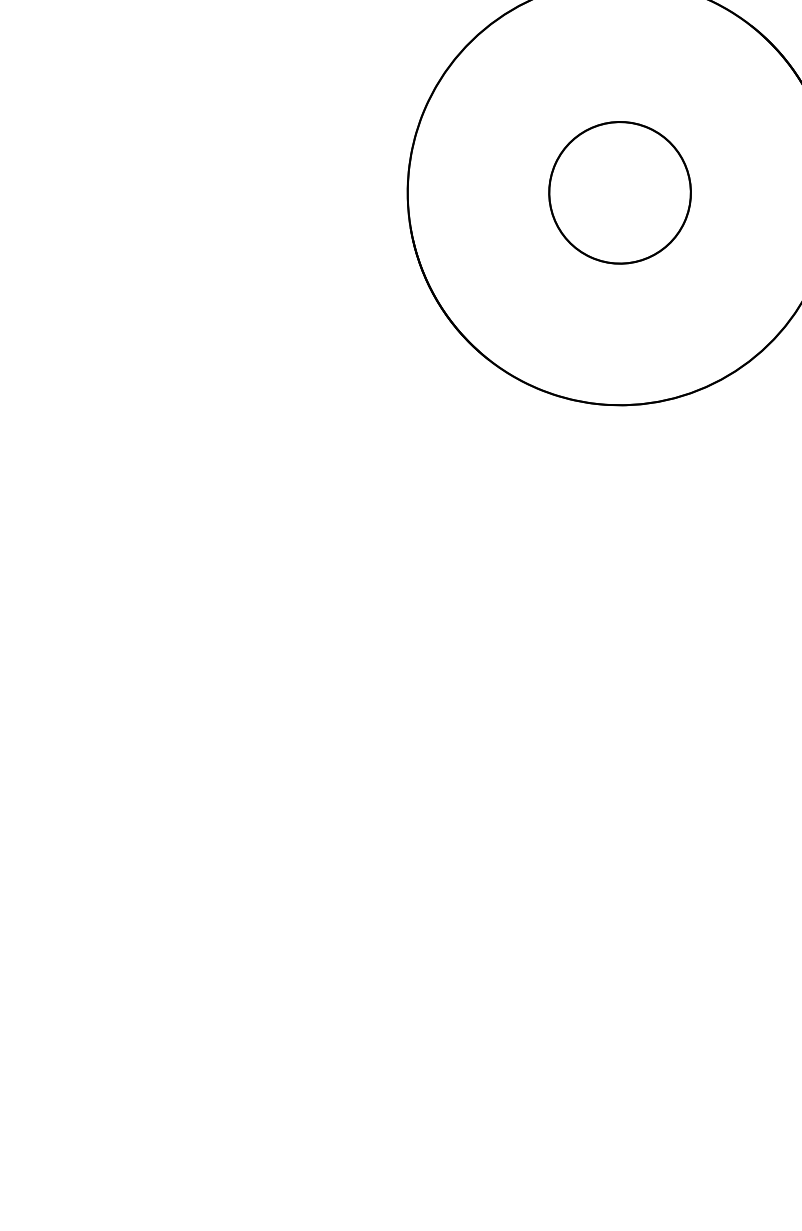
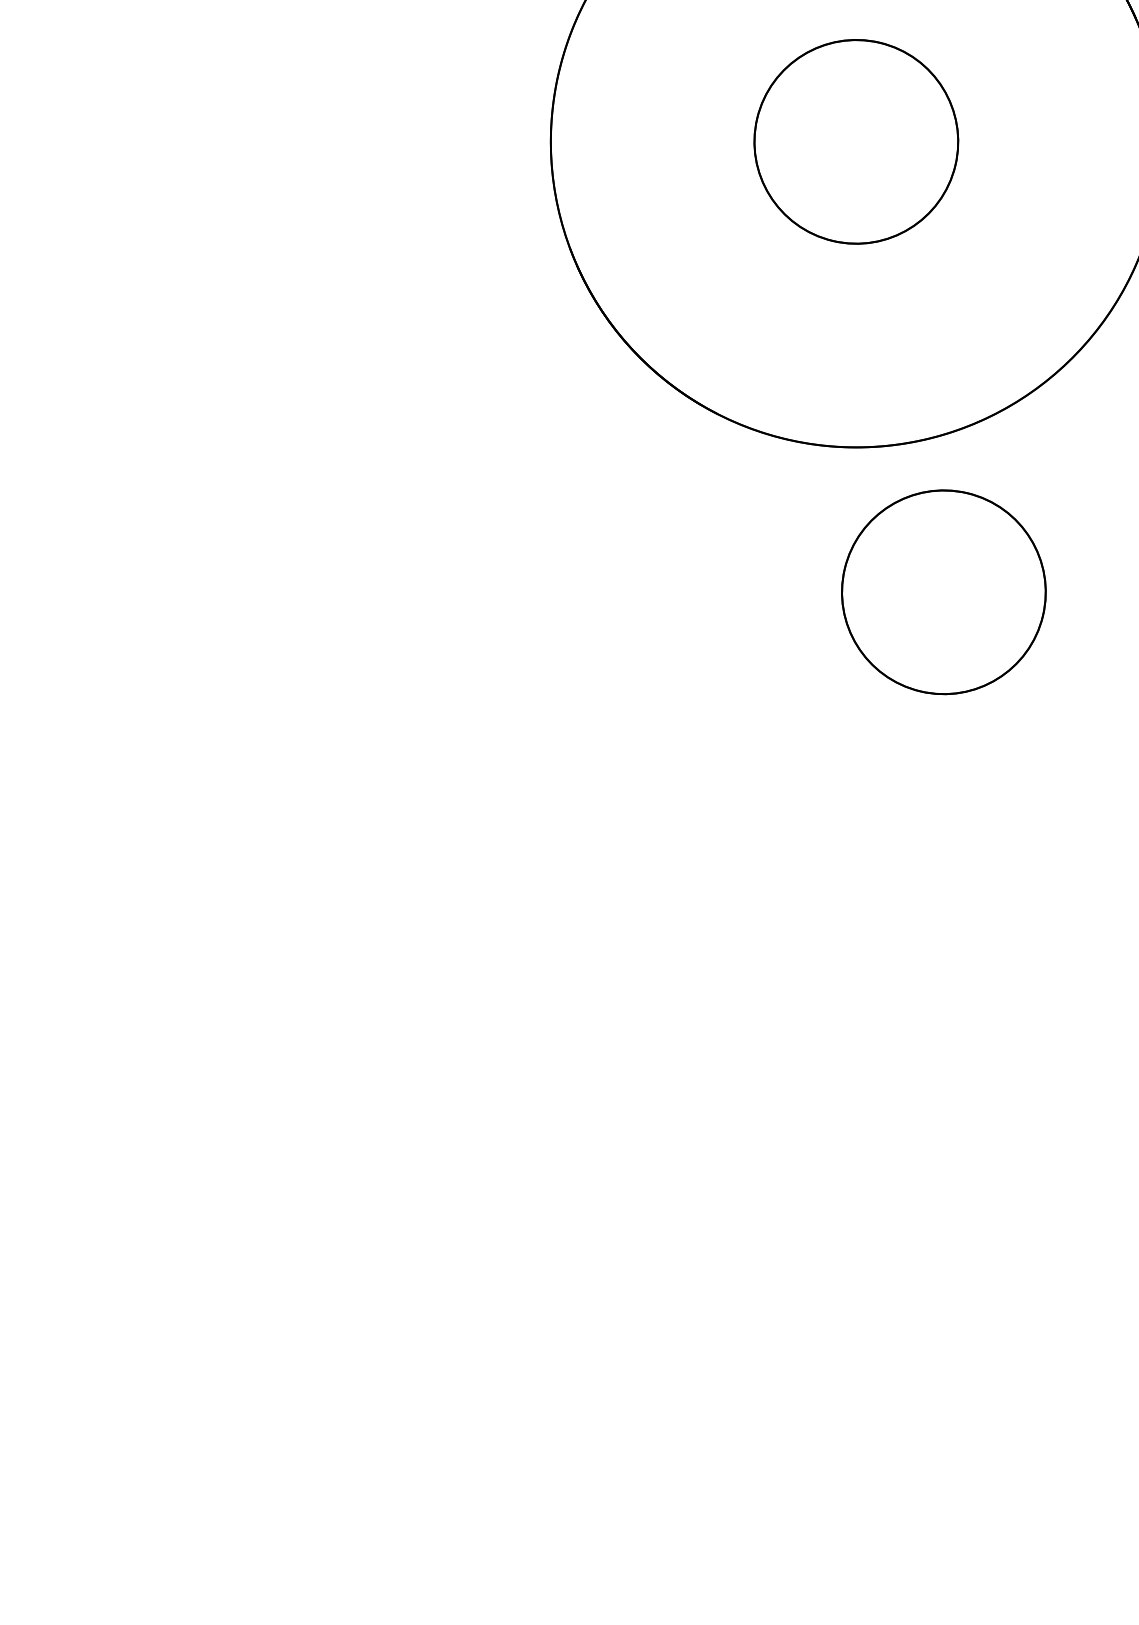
part: (619, 511) -> (942, 591), added

